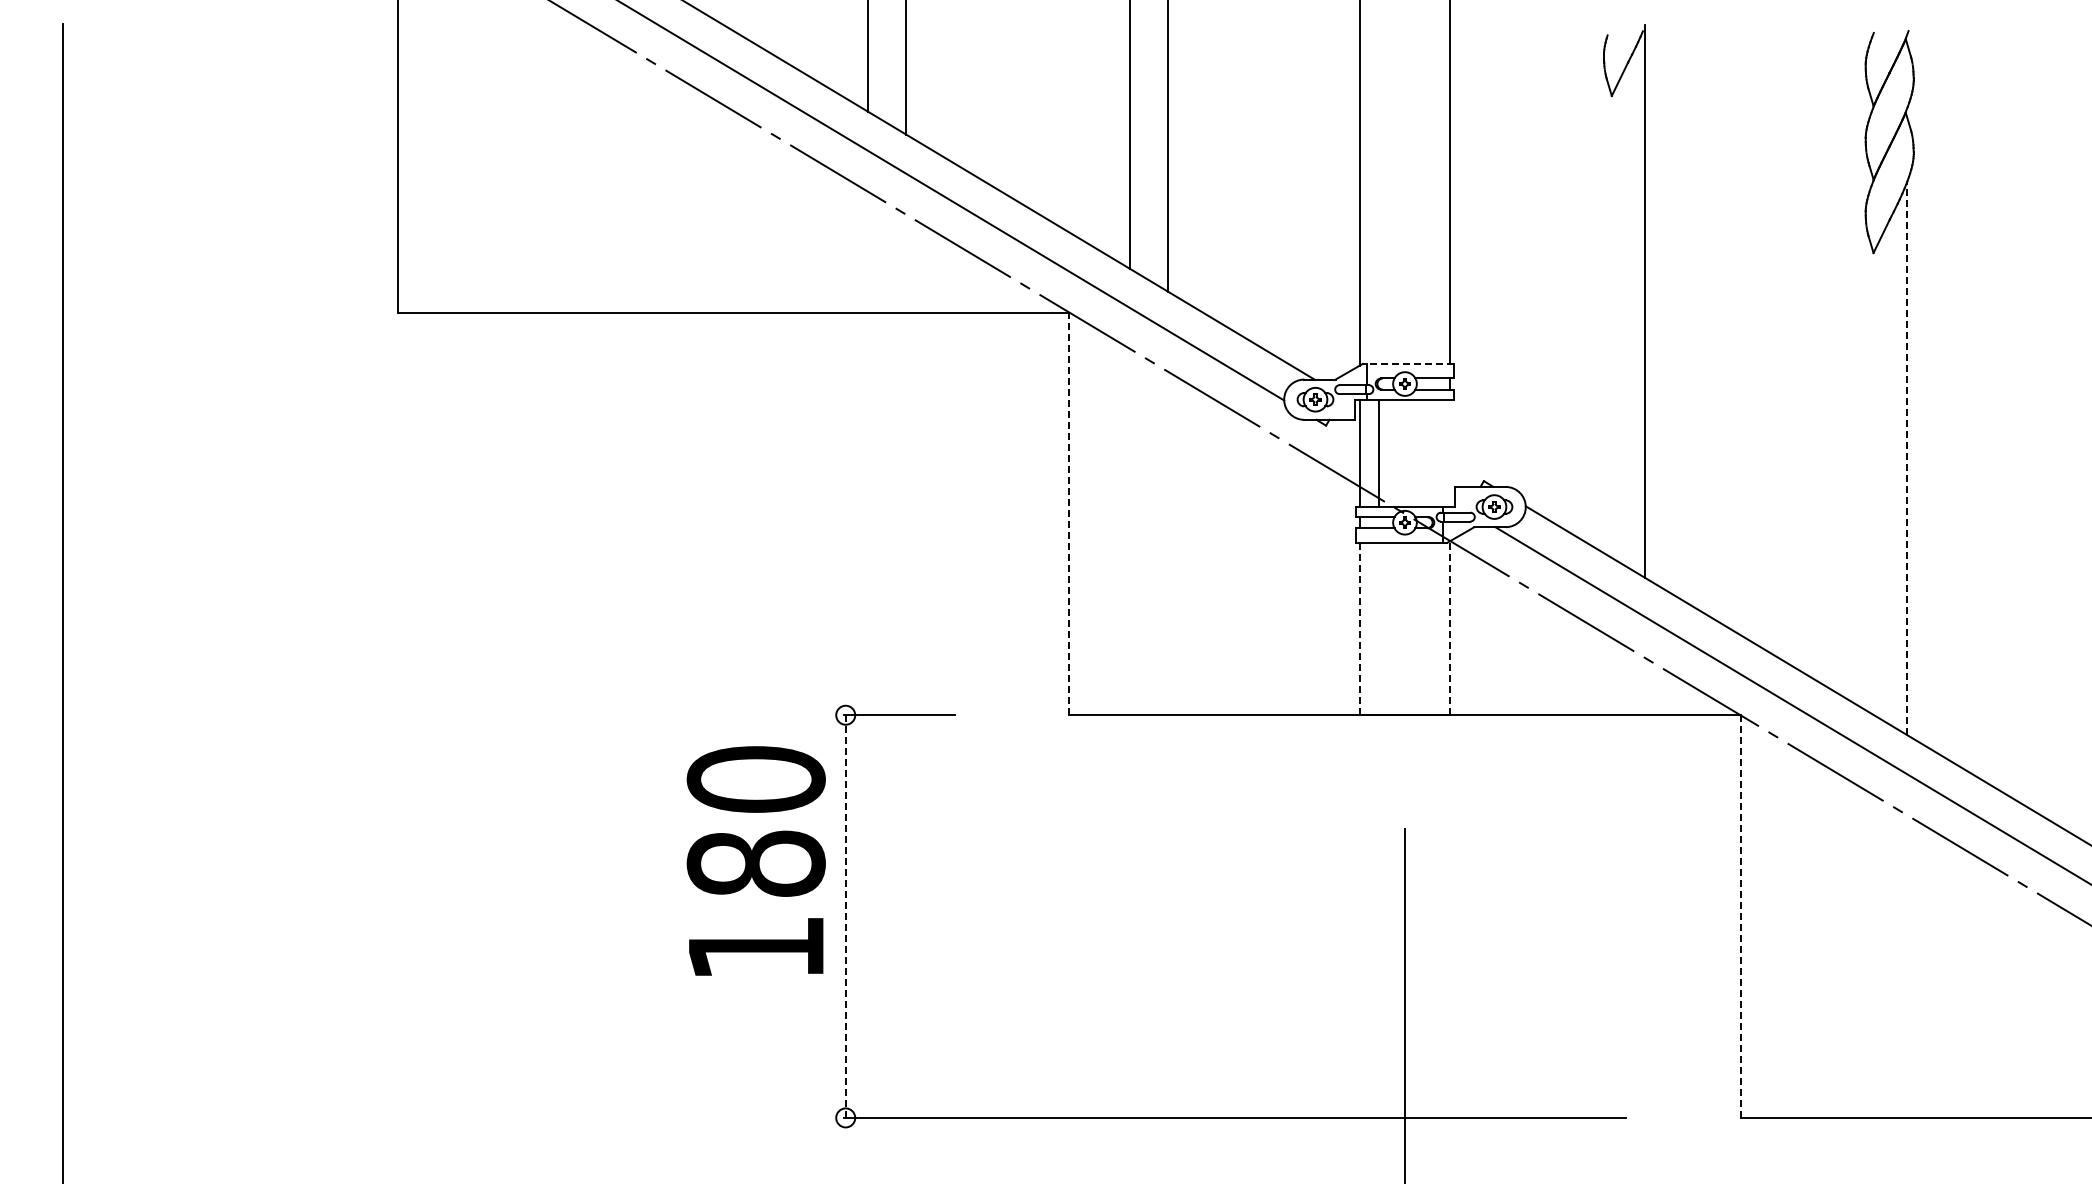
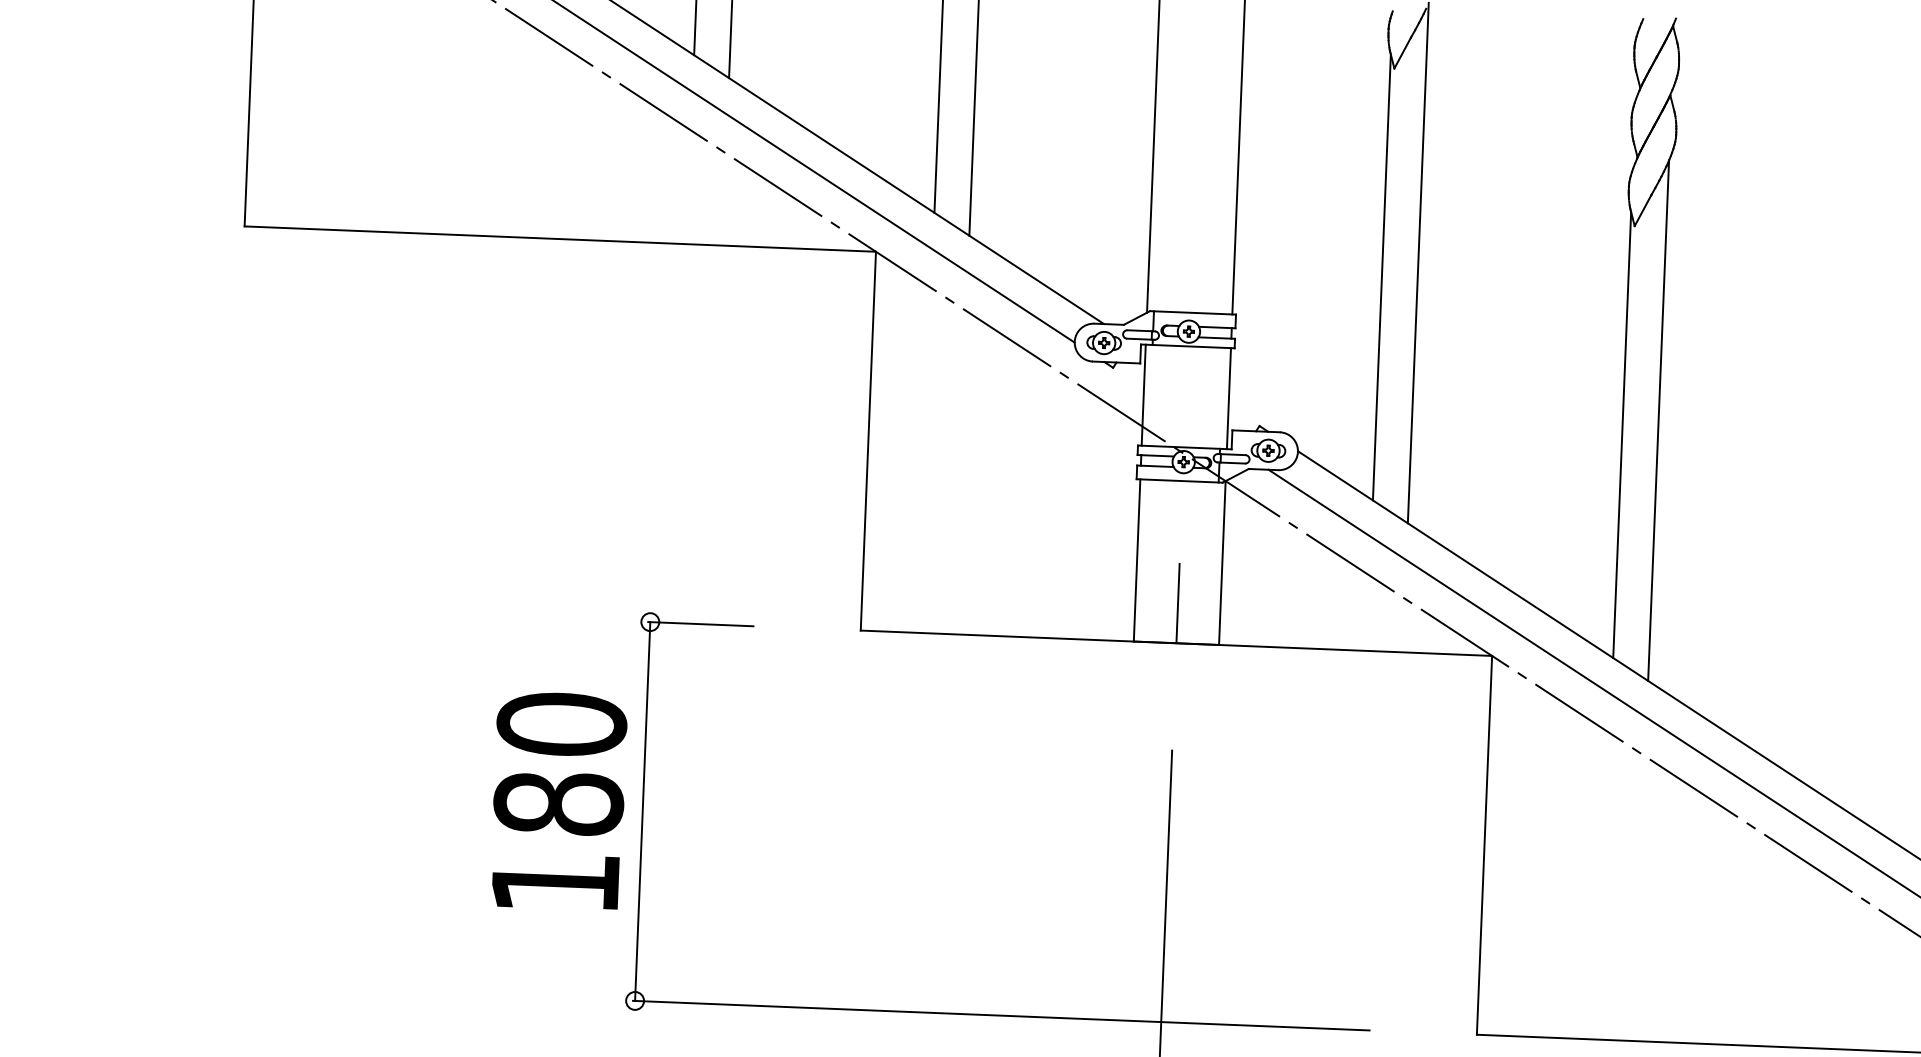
line: (1607, 318) -> (1381, 277), added
line: (1408, 363) -> (1193, 312), dashed -> solid
line: (1379, 453) -> (1229, 398), moved
line: (1907, 458) -> (1658, 420), dashed -> solid
line: (1869, 475) -> (1622, 435), added
line: (1069, 513) -> (868, 440), dashed -> solid
line: (1450, 627) -> (1222, 562), dashed -> solid
line: (1359, 628) -> (1136, 559), dashed -> solid
line: (1405, 672) -> (1178, 603), added
text: (755, 860) -> (558, 800), moved
line: (1740, 916) -> (1484, 845), dashed -> solid
line: (845, 917) -> (642, 812), dashed -> solid

